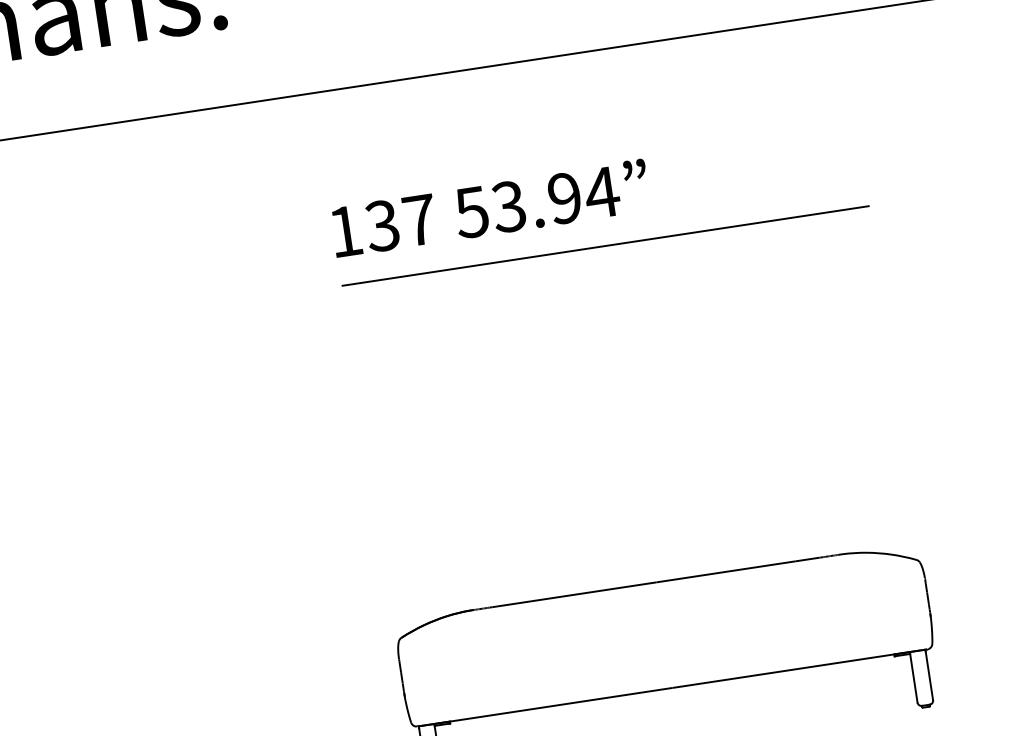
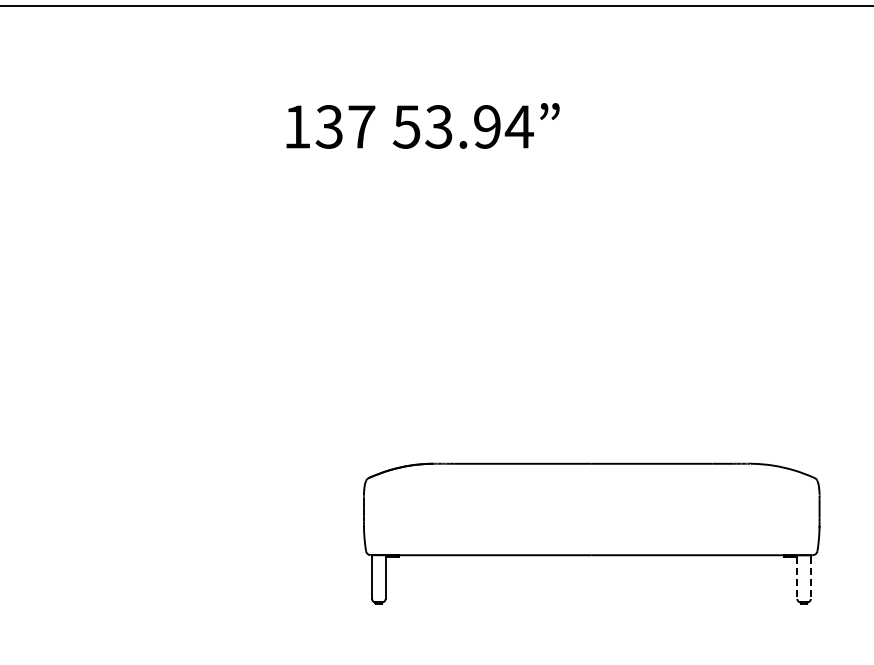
text: (489, 207) -> (422, 125), moved
line: (605, 246) -> (591, 172), removed
line: (929, 676) -> (810, 578), solid -> dashed
line: (914, 678) -> (797, 578), solid -> dashed

